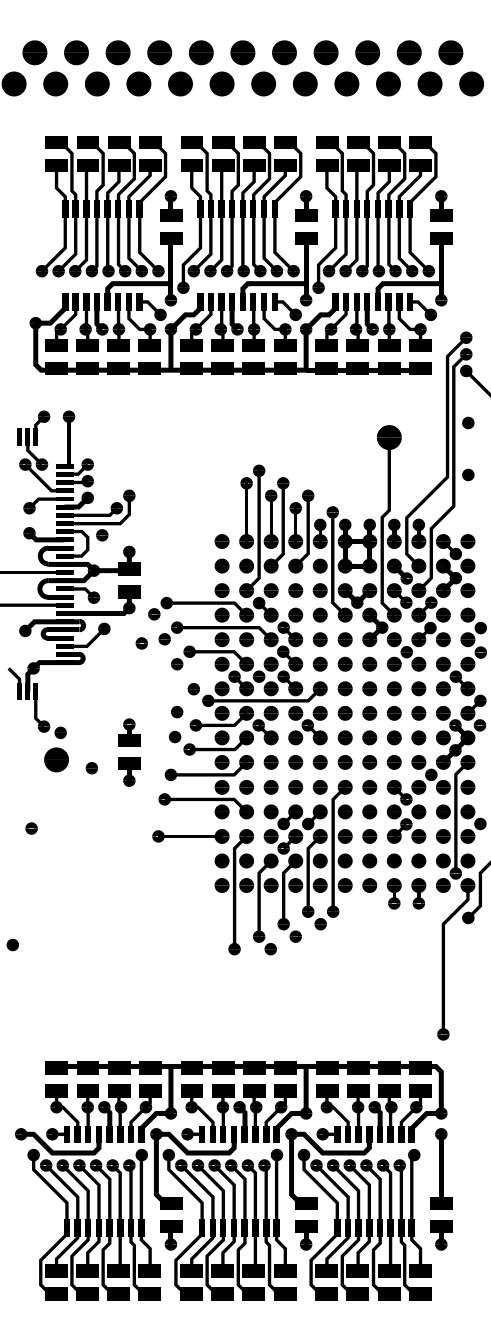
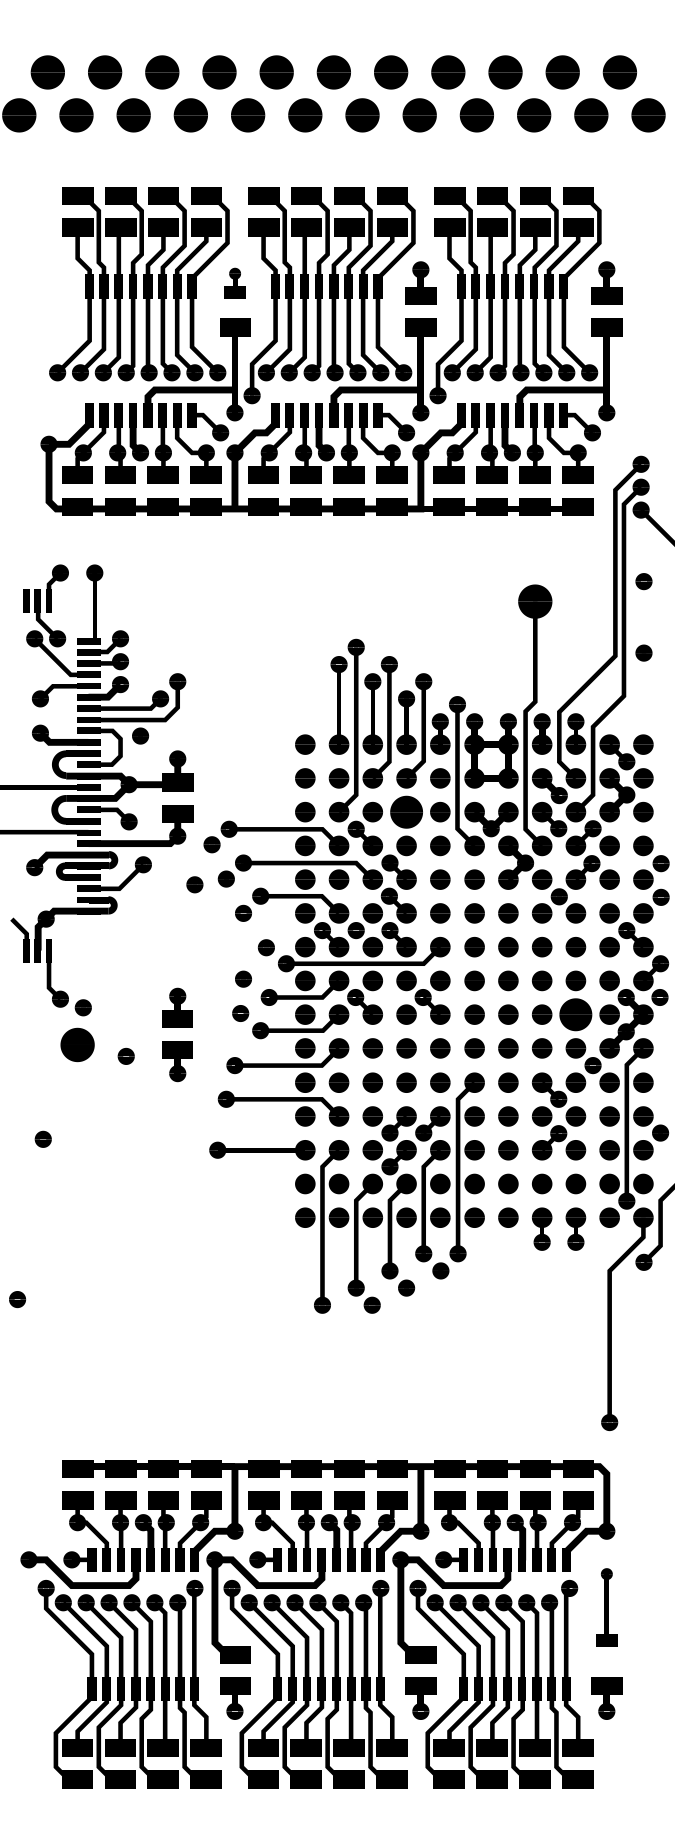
part: (171, 205) -> (235, 282), size x0.7
part: (295, 590) -> (406, 811), size x1.6
part: (418, 737) -> (575, 1014), size x1.6
part: (441, 1168) -> (606, 1607), size x0.7

